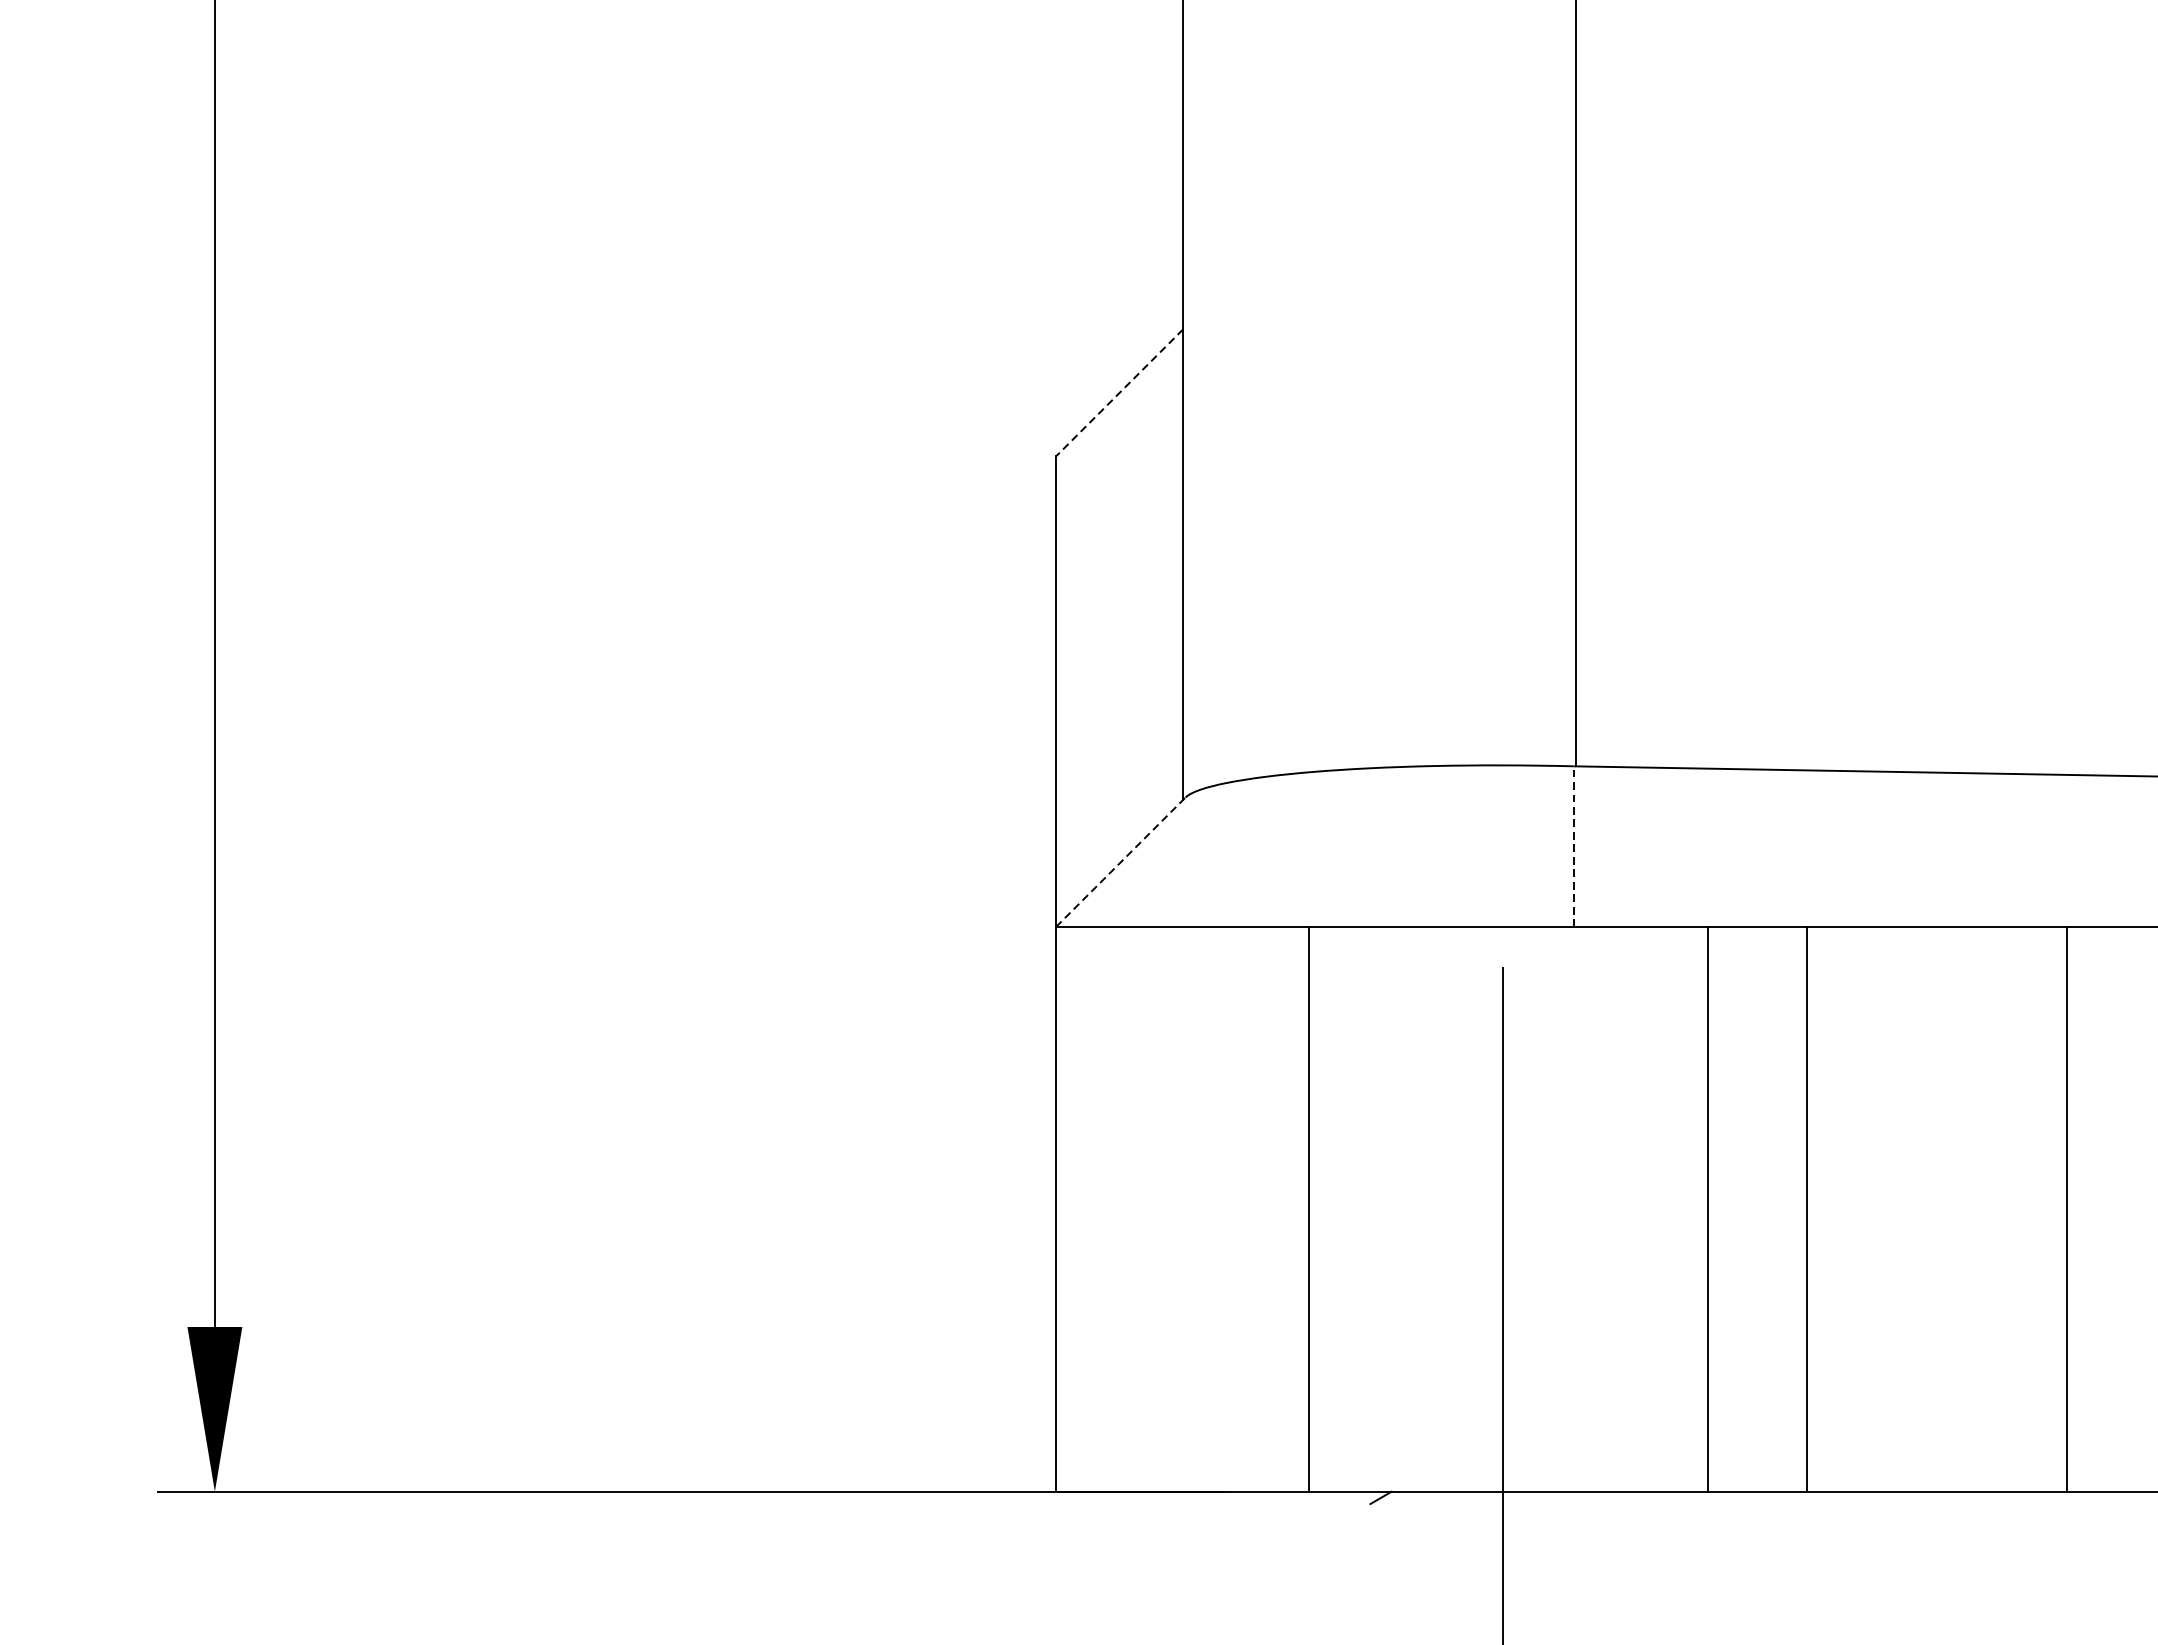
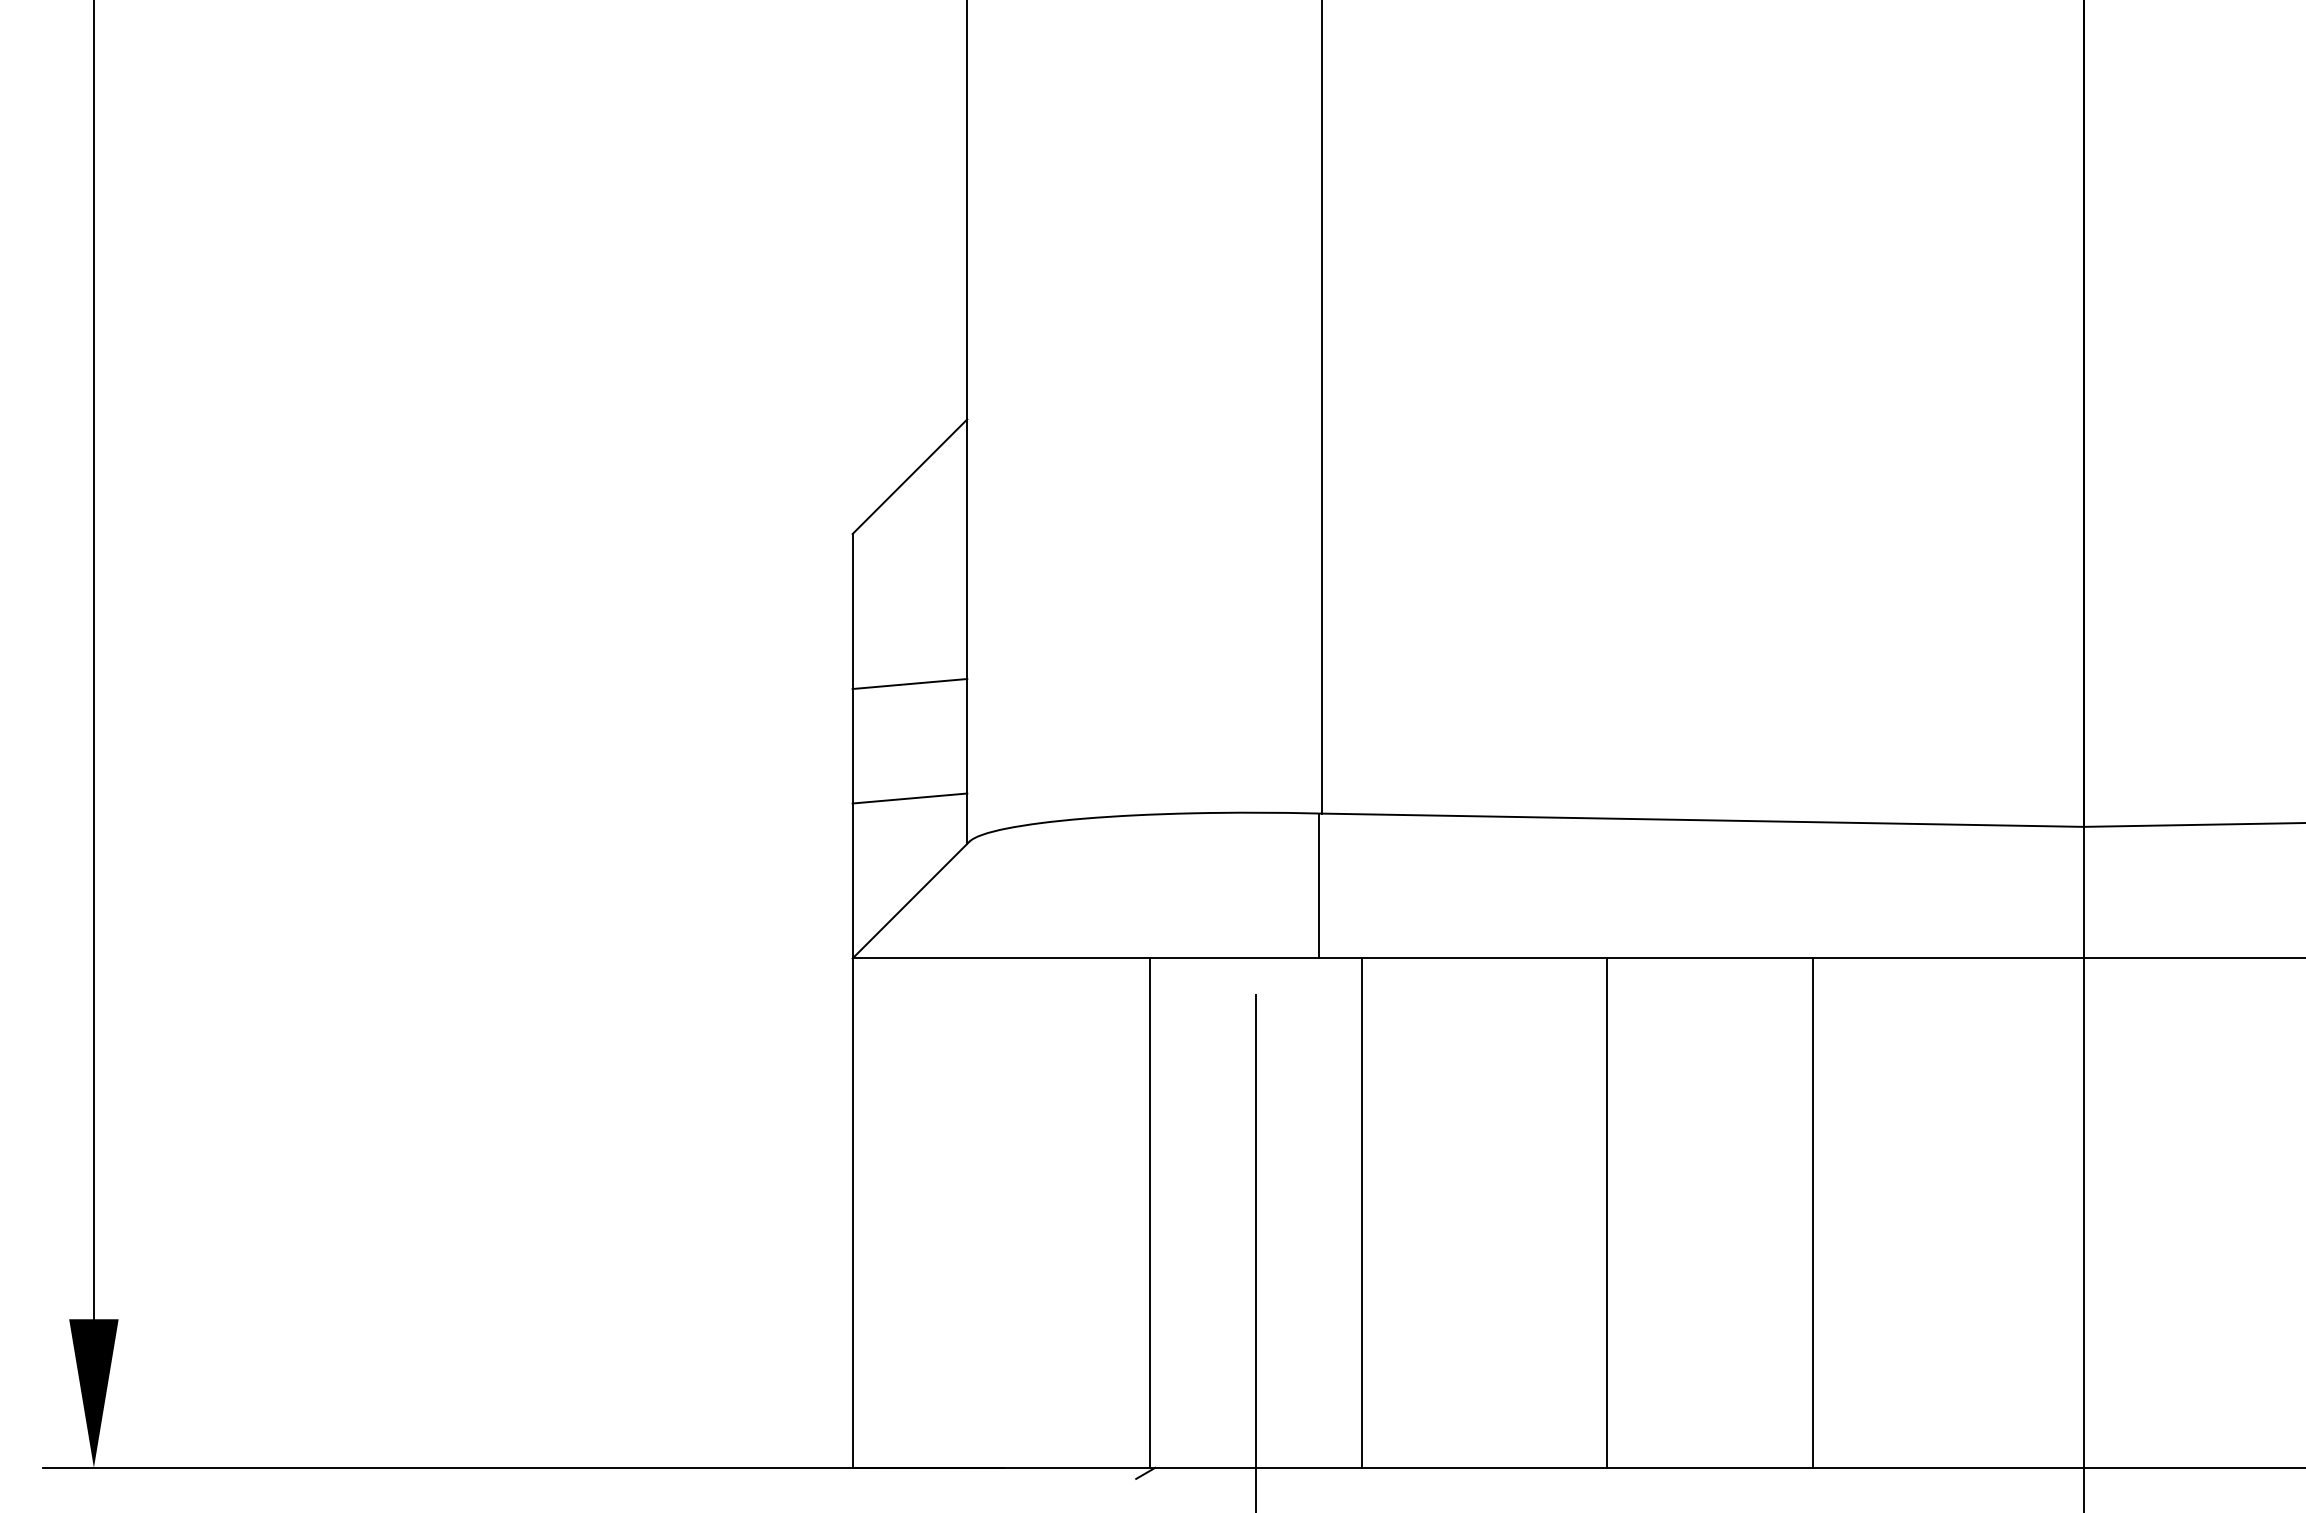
line: (1119, 393) -> (909, 477), dashed -> solid
line: (1119, 623) -> (909, 684), added
line: (1119, 749) -> (909, 798), added
line: (1573, 846) -> (1319, 885), dashed -> solid
line: (1121, 862) -> (911, 900), dashed -> solid
line: (1308, 1208) -> (1149, 1212), moved
line: (1708, 1208) -> (1362, 1212), moved
line: (1806, 1208) -> (1606, 1212), moved
line: (2067, 1208) -> (1813, 1212), moved

